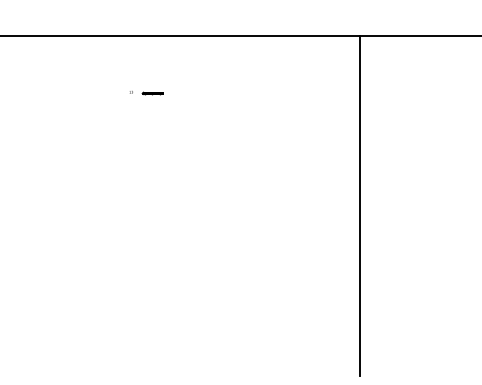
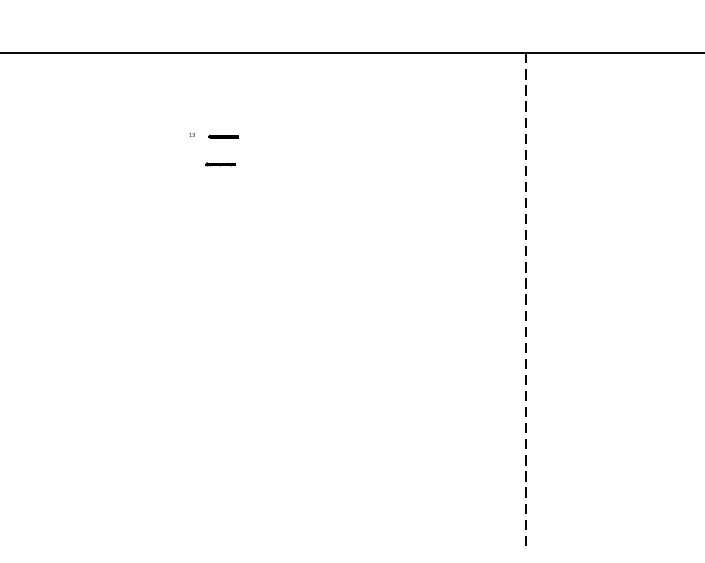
line: (150, 112) -> (220, 164), added
line: (359, 206) -> (525, 301), solid -> dashed

